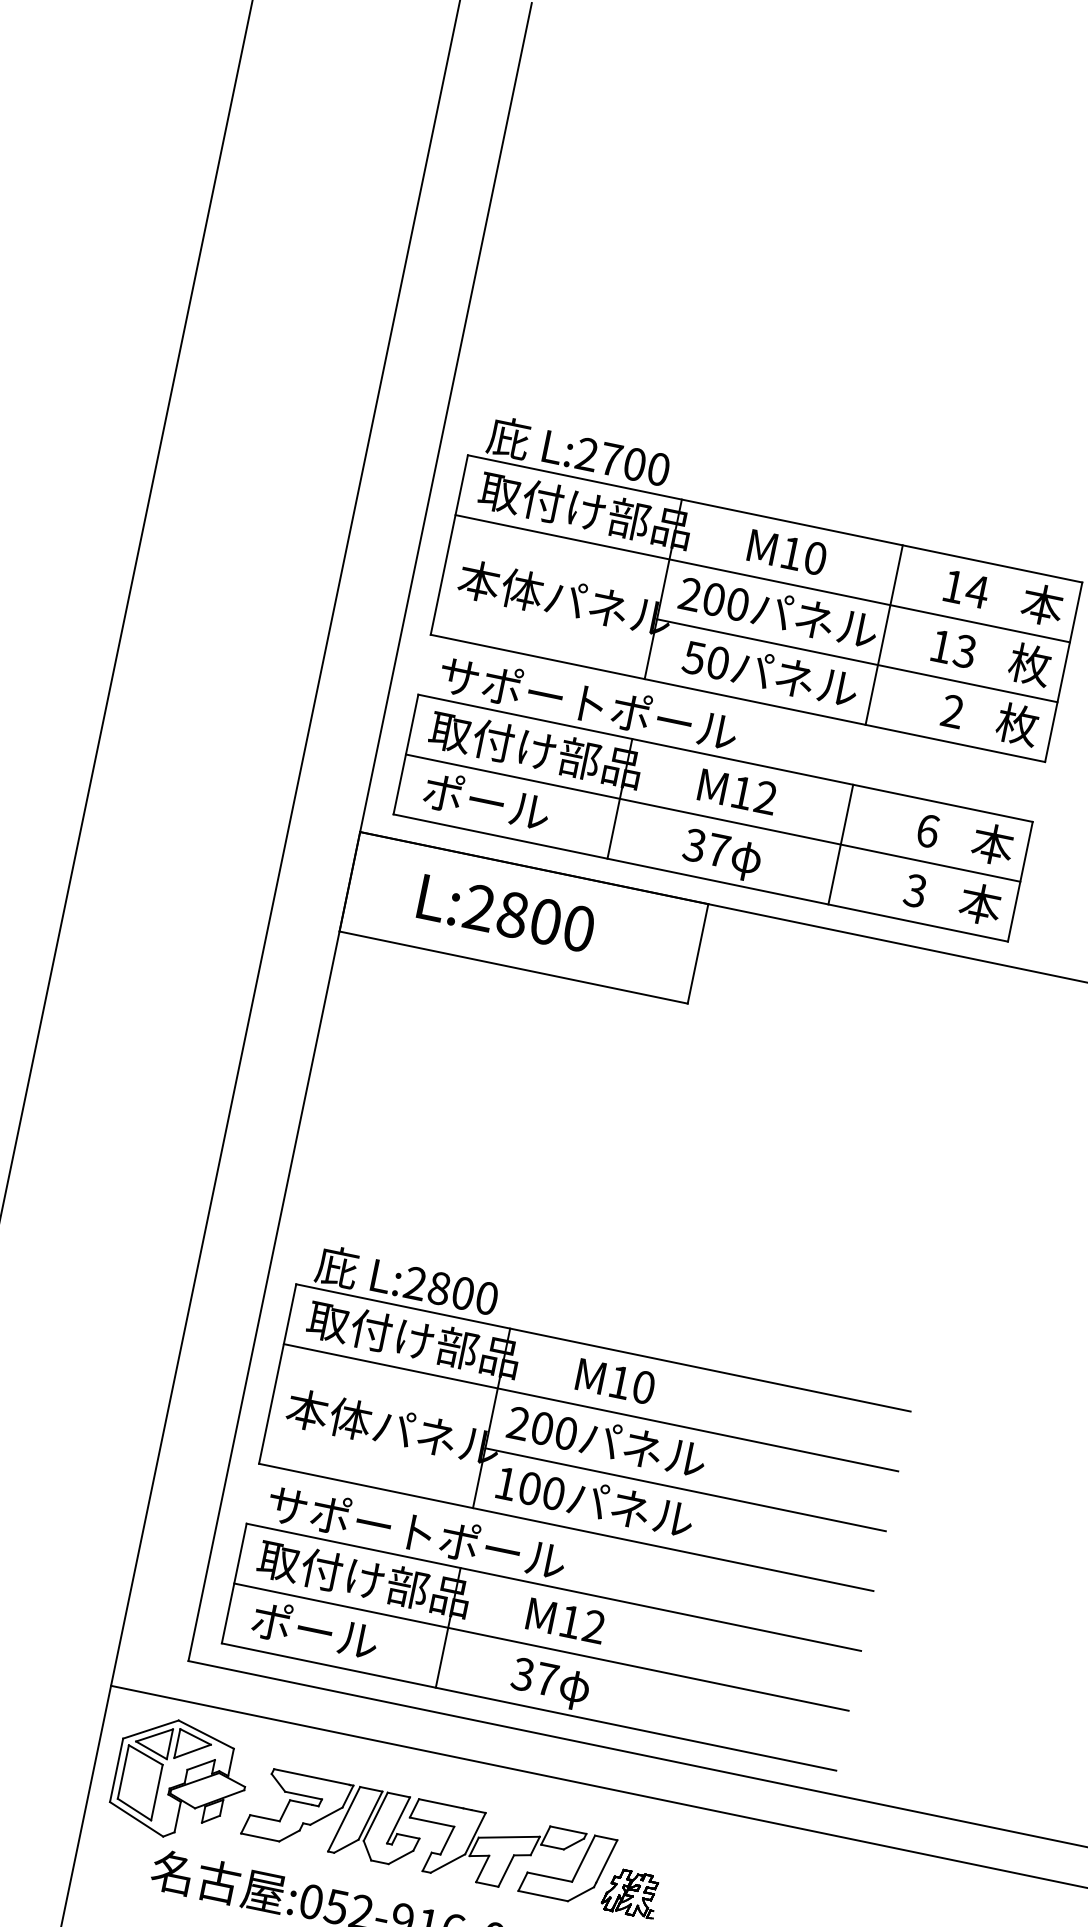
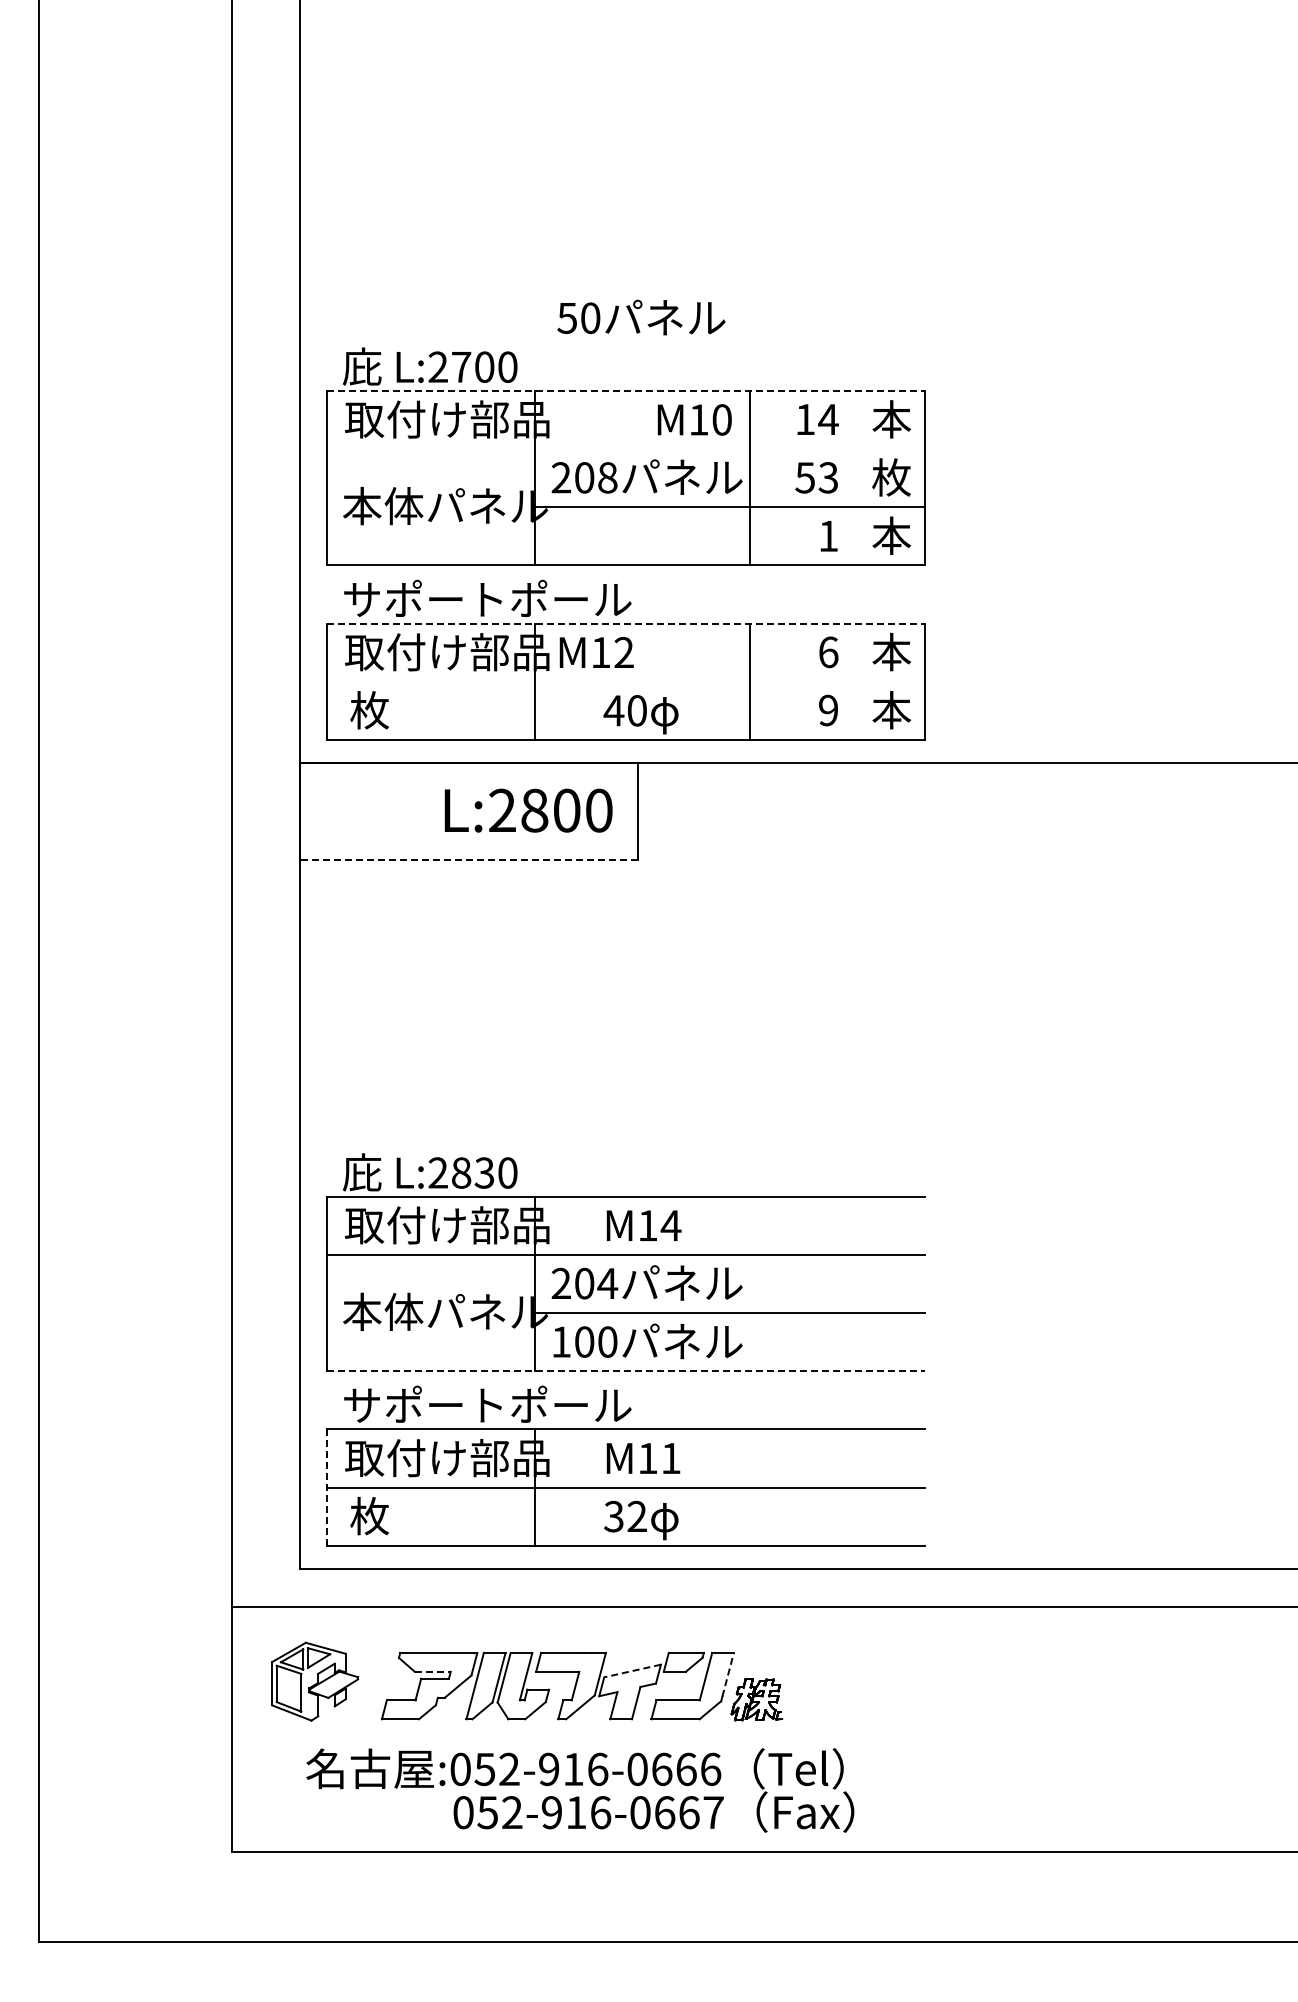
line: (774, 518) -> (625, 390), solid -> dashed
text: (787, 552) -> (694, 419), moved
line: (762, 579) -> (625, 449), removed
text: (737, 604) -> (607, 477), 200 -> 208
text: (940, 646) -> (804, 477), 13 -> 53
text: (770, 673) -> (641, 317), moved
text: (952, 710) -> (828, 535), 2 -> 1
text: (1017, 724) -> (891, 535), 枚 -> 本
line: (725, 758) -> (625, 623), solid -> dashed
text: (737, 790) -> (596, 651), moved
text: (486, 800) -> (411, 709), ポール -> 枚
line: (712, 817) -> (625, 681), removed
text: (705, 847) -> (624, 710), 37 -> 40
text: (914, 890) -> (827, 710), 3 -> 9
text: (506, 913) -> (528, 810), moved
line: (513, 967) -> (468, 859), solid -> dashed
text: (463, 1292) -> (484, 1172), L:2800 -> L:2830
text: (643, 1387) -> (670, 1225), M10 -> M14
text: (566, 1433) -> (607, 1283), 200 -> 204
line: (565, 1527) -> (625, 1371), solid -> dashed
line: (234, 1584) -> (327, 1488), solid -> dashed
text: (593, 1625) -> (670, 1457), M12 -> M11
text: (314, 1630) -> (411, 1515), ポール -> 枚
text: (546, 1678) -> (636, 1515), 37 -> 32
part: (179, 1780) -> (314, 1681), size x0.7
line: (303, 1795) -> (432, 1671), solid -> dashed
line: (509, 1837) -> (632, 1671), solid -> dashed
line: (607, 1861) -> (728, 1674), solid -> dashed

